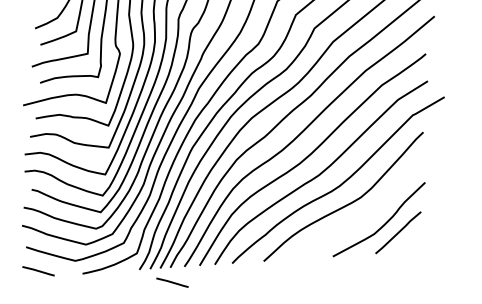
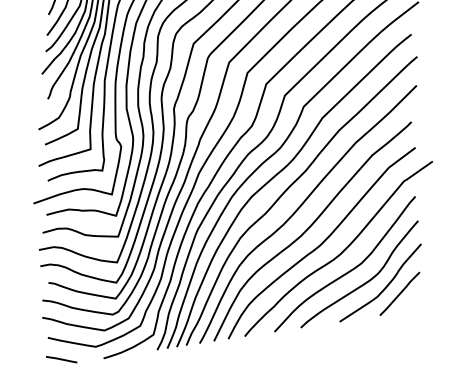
curve: (361, 218) -> (363, 283), added
line: (172, 282) -> (189, 359), removed

